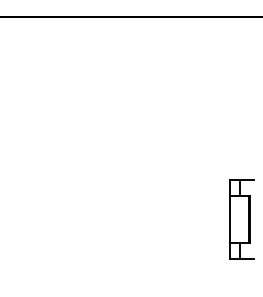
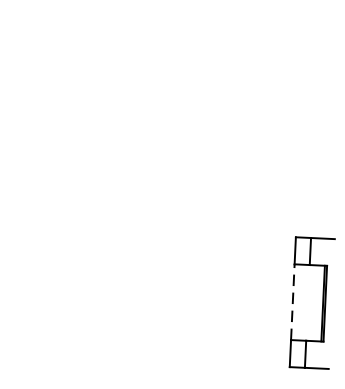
line: (230, 218) -> (293, 300), solid -> dashed

